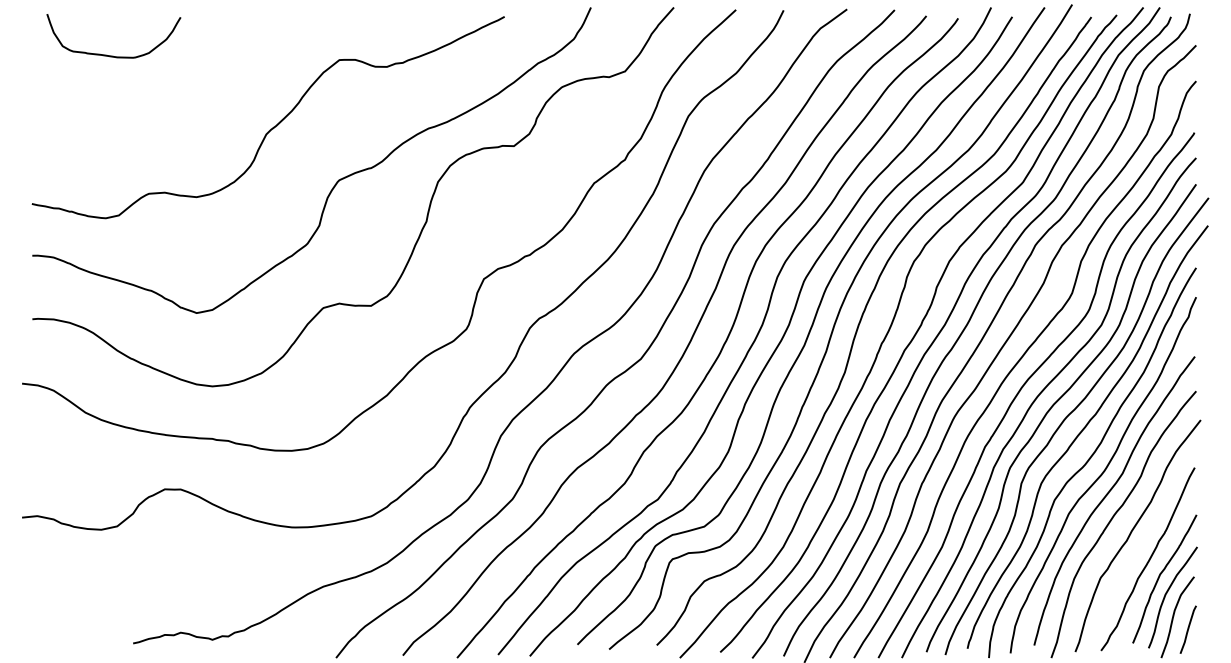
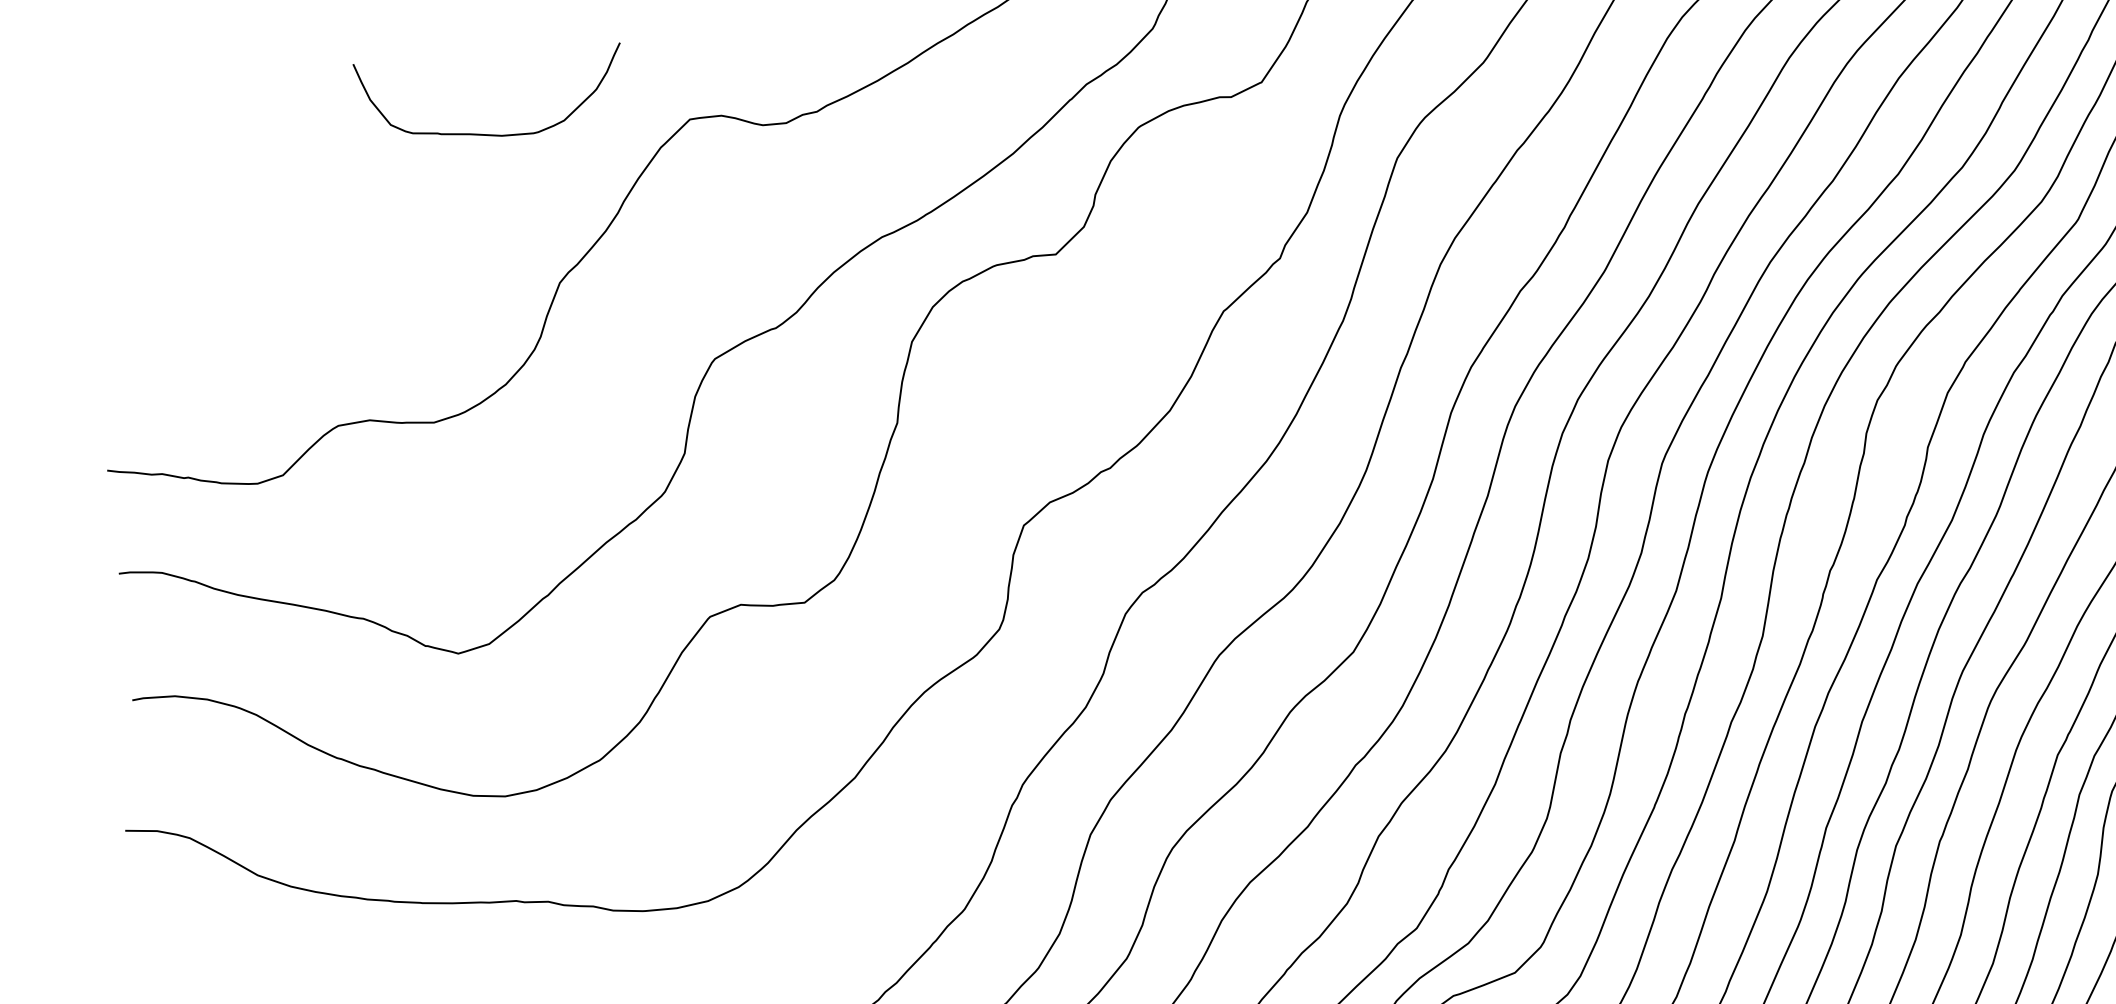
curve: (113, 55) -> (494, 132), moved

